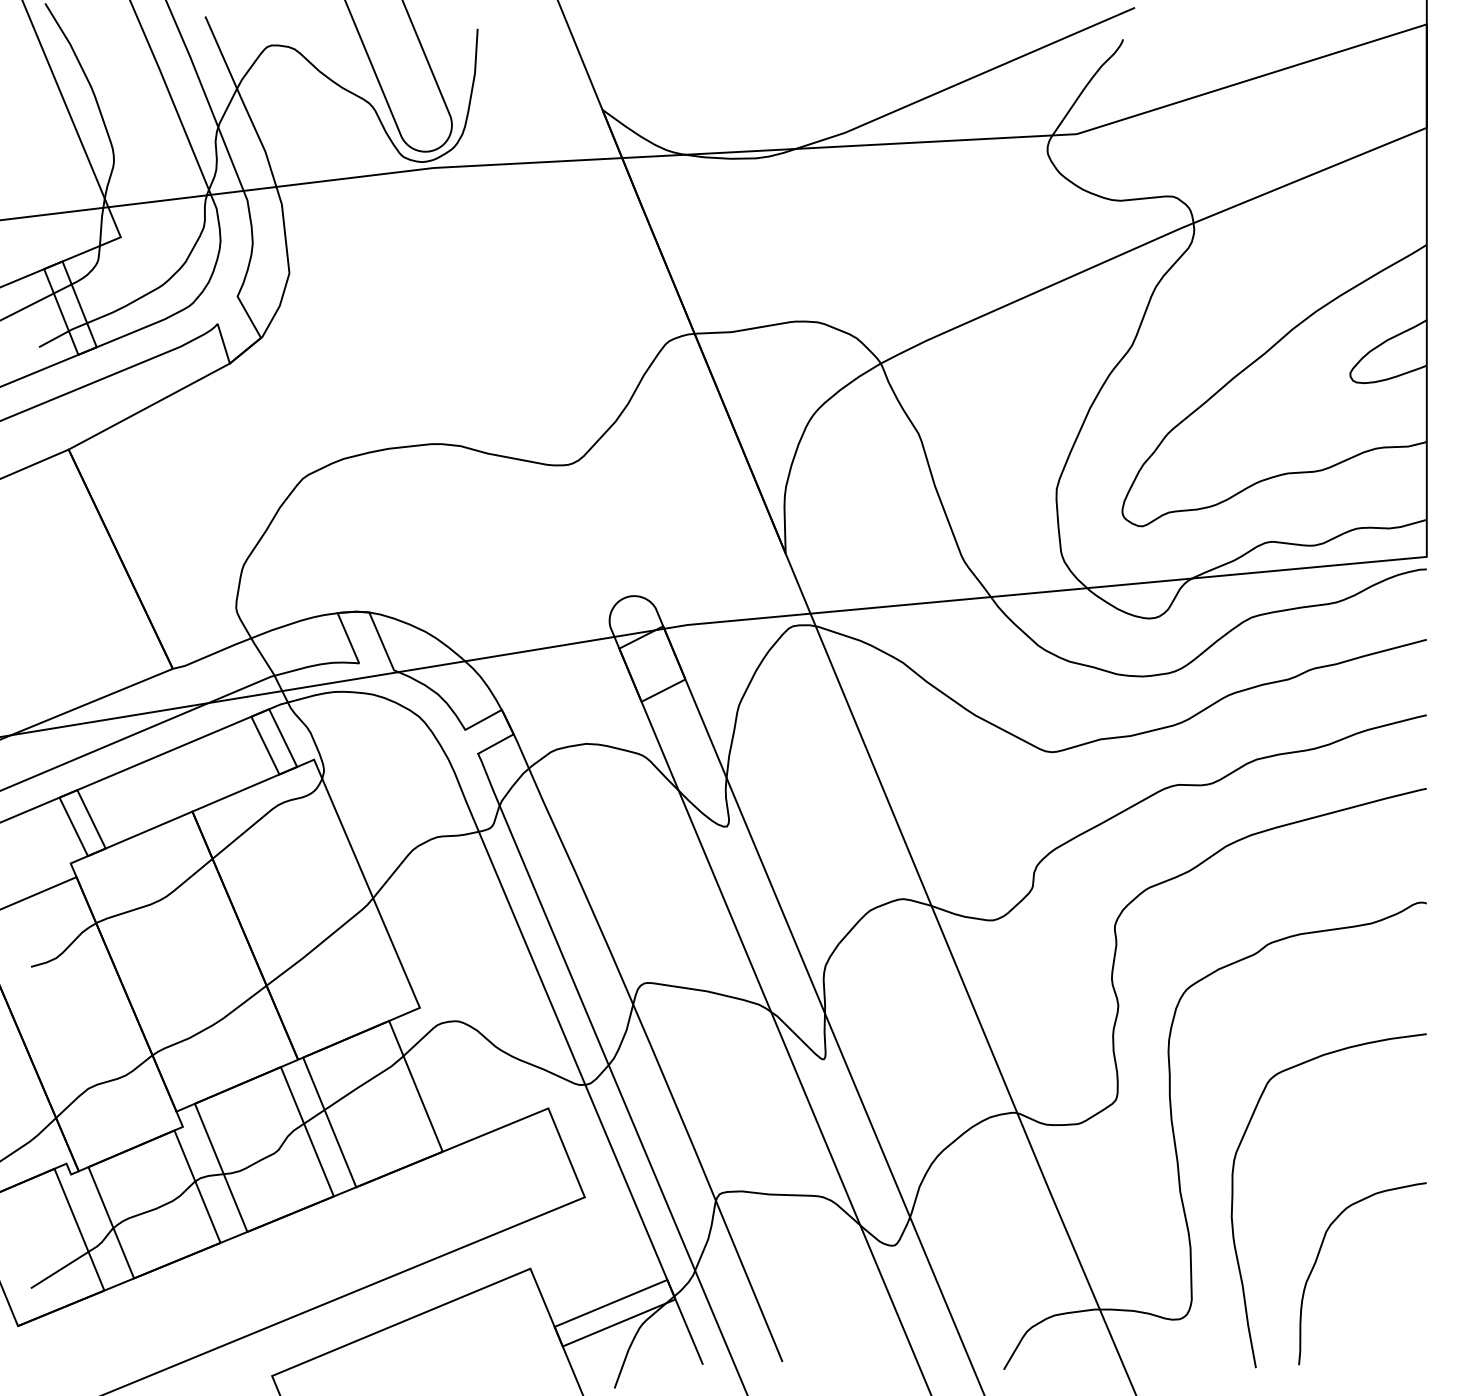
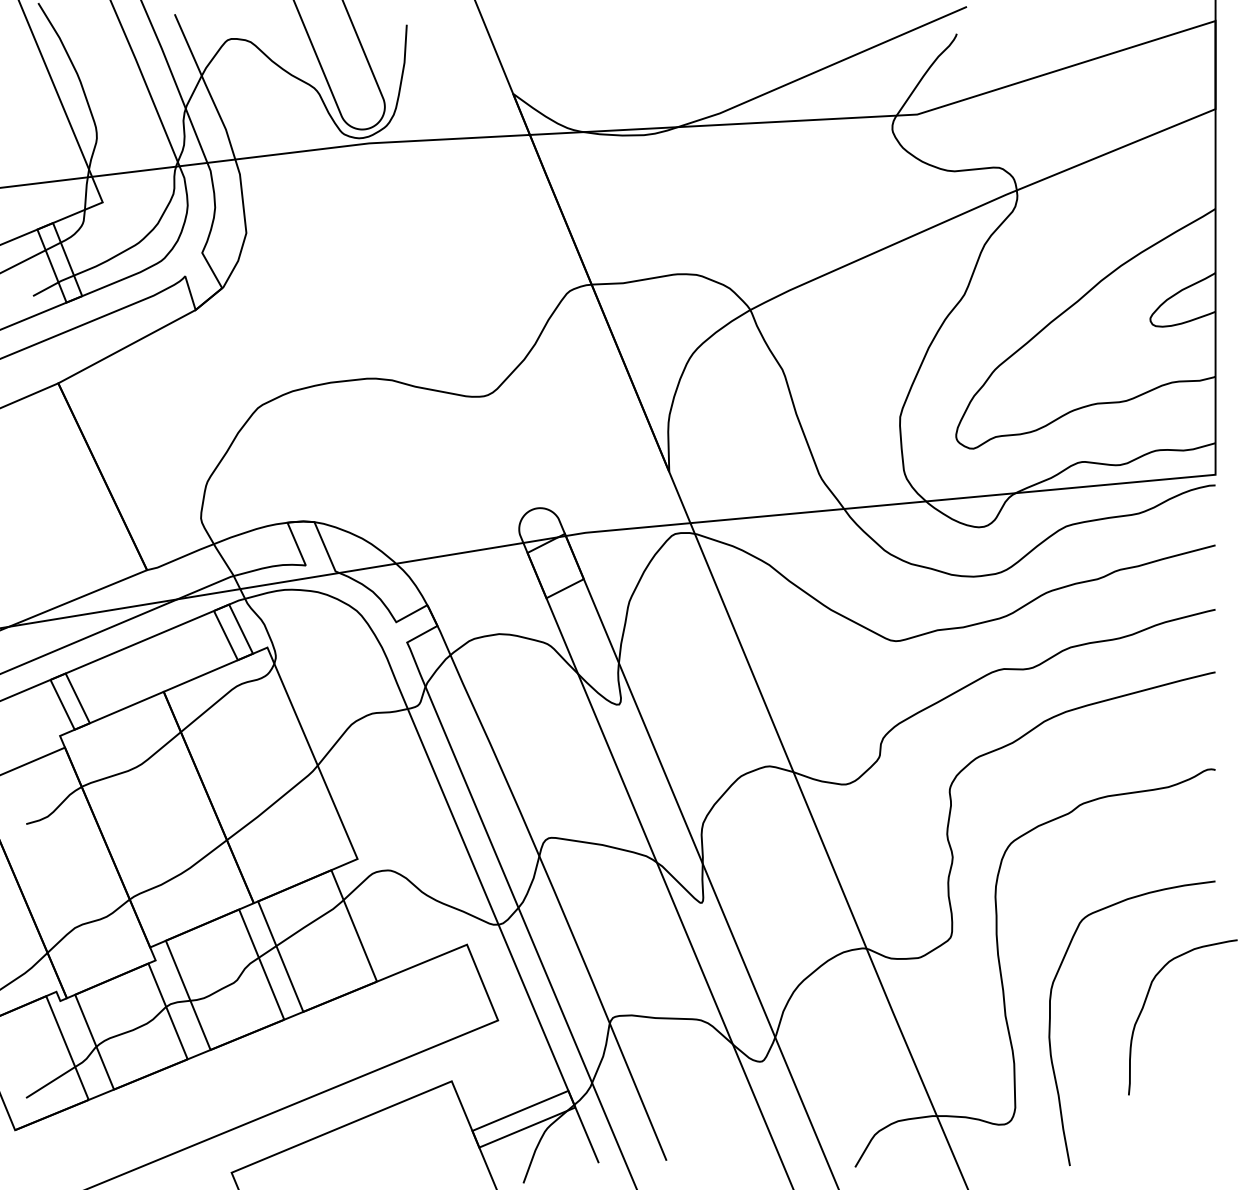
curve: (1318, 1257) -> (1145, 1003), moved

